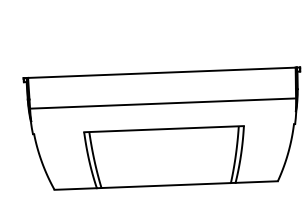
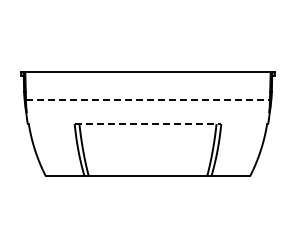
line: (163, 103) -> (148, 100), solid -> dashed
line: (164, 129) -> (148, 124), solid -> dashed

